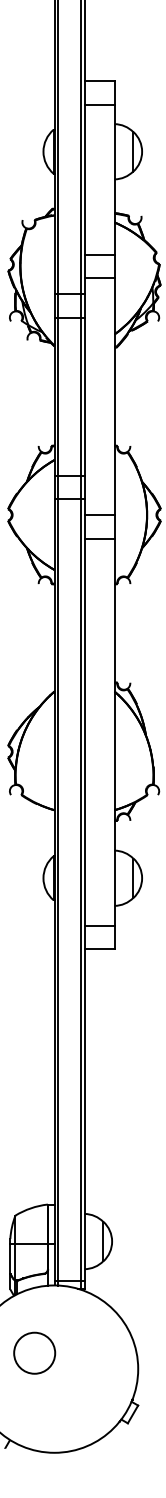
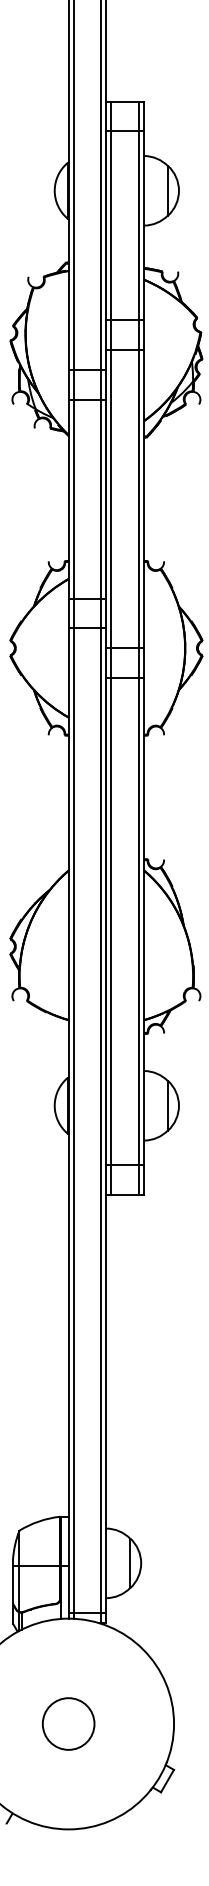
line: (88, 515) -> (111, 648), added
line: (110, 515) -> (139, 648), added
circle: (34, 1352) -> (68, 1723), moved

